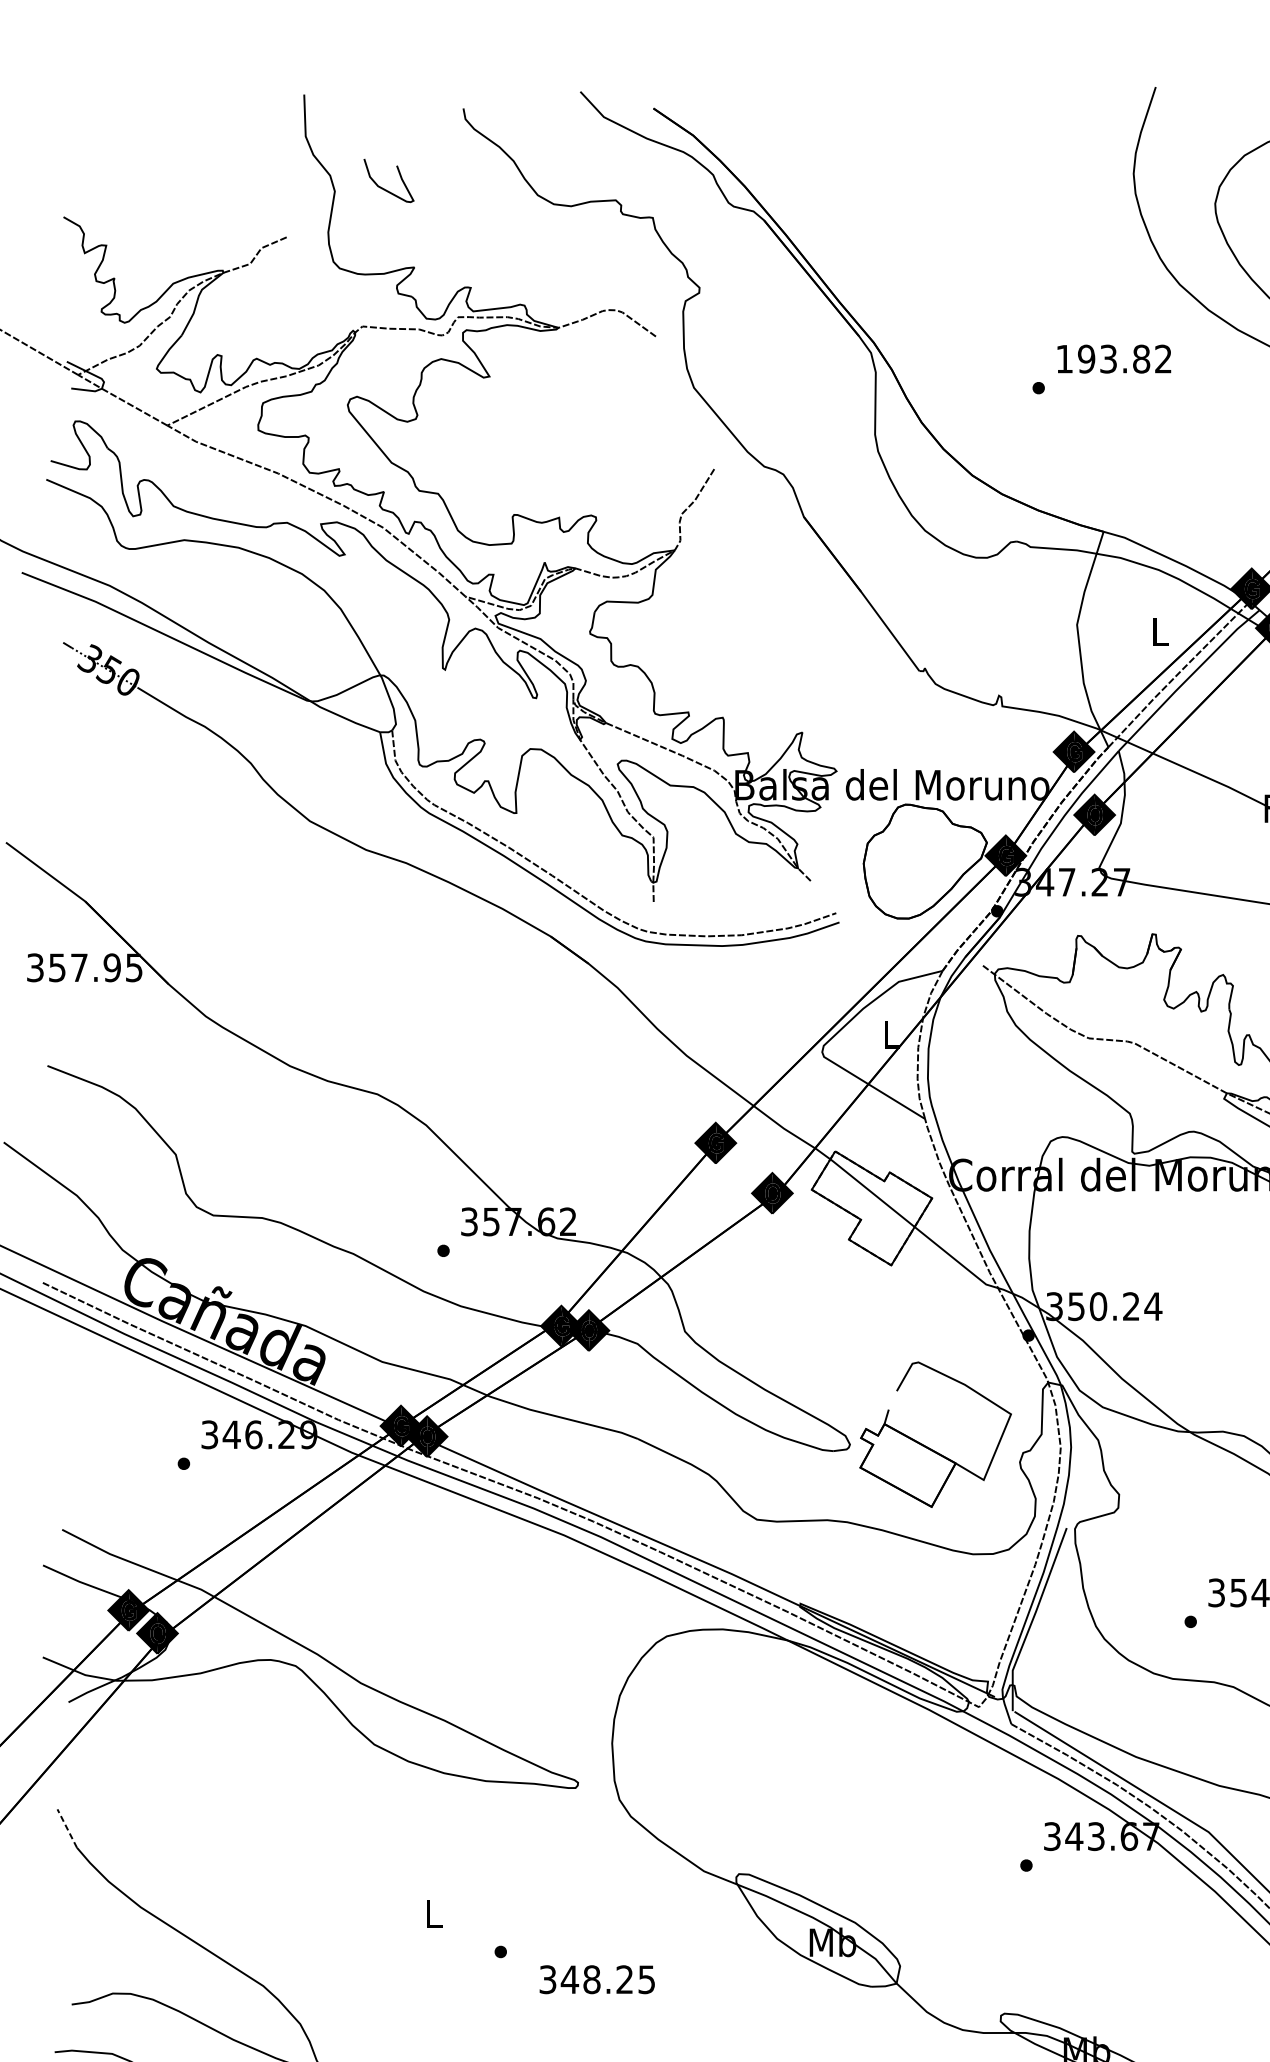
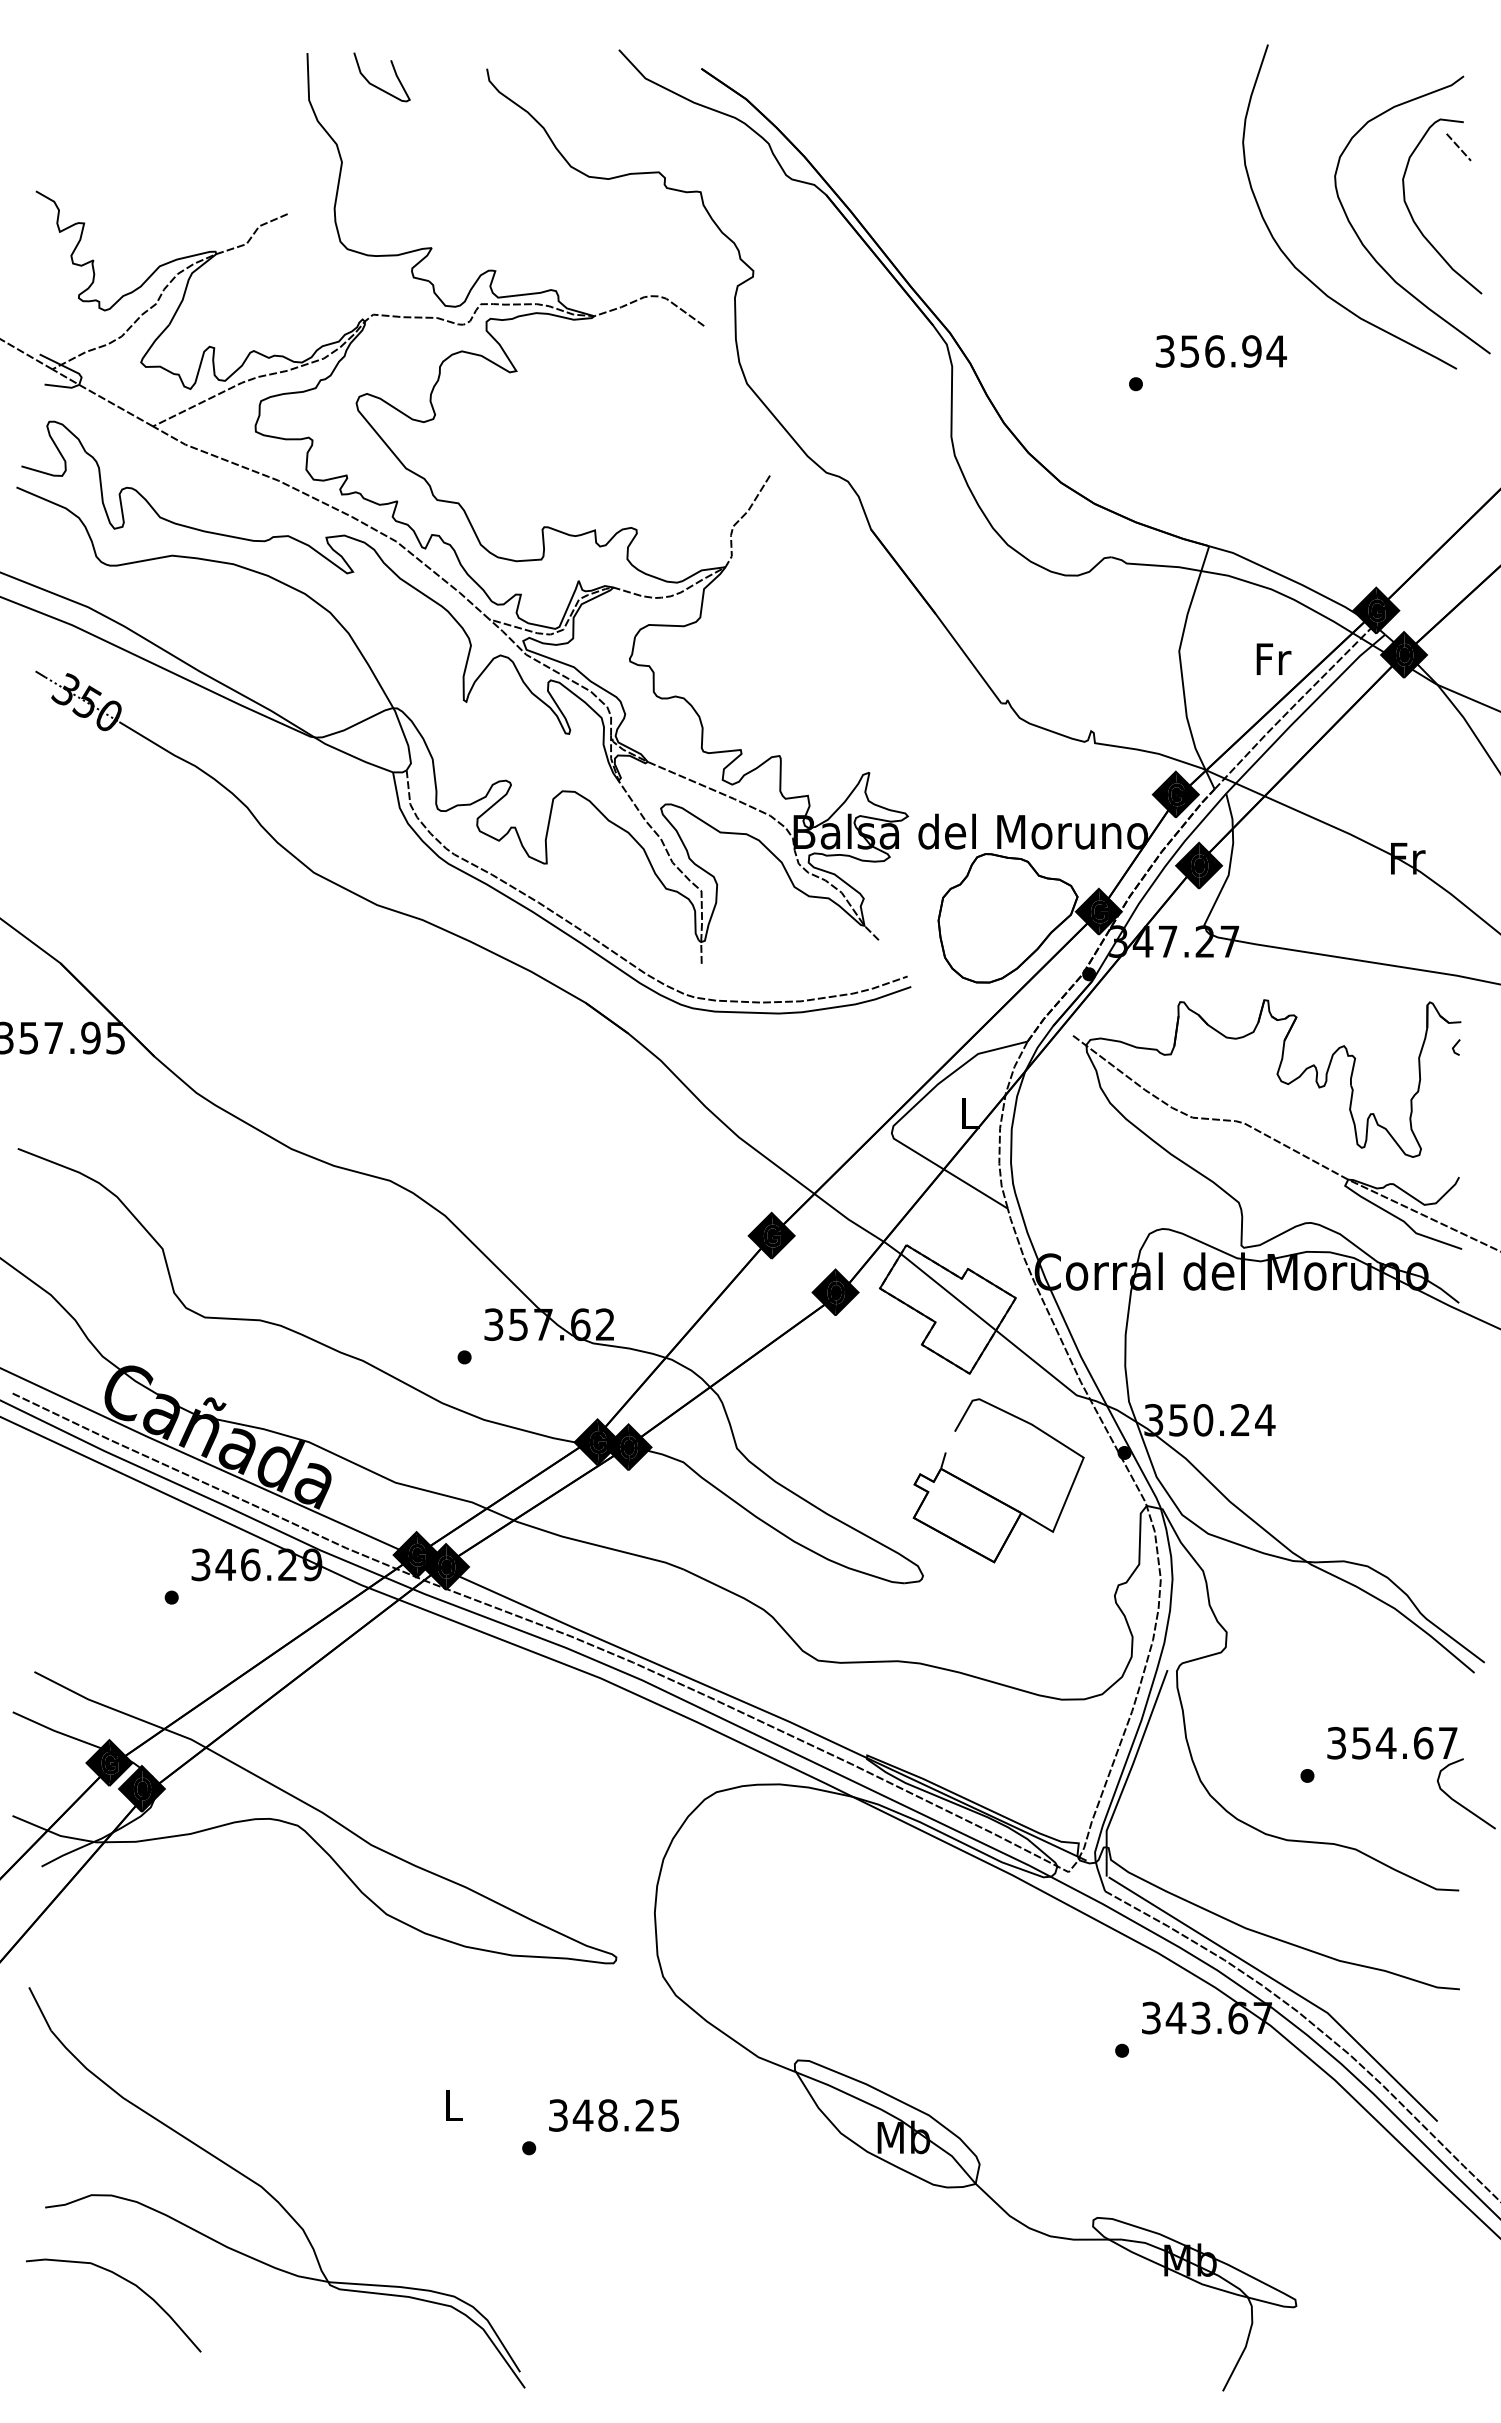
curve: (384, 188) -> (377, 86), moved
text: (1113, 359) -> (1220, 351), 193.82 -> 356.94
text: (1160, 631) -> (1273, 658), L -> Fr
part: (928, 1446) -> (990, 1494), moved
line: (66, 1828) -> (39, 2008), dashed -> solid
text: (596, 1979) -> (613, 2115), moved

